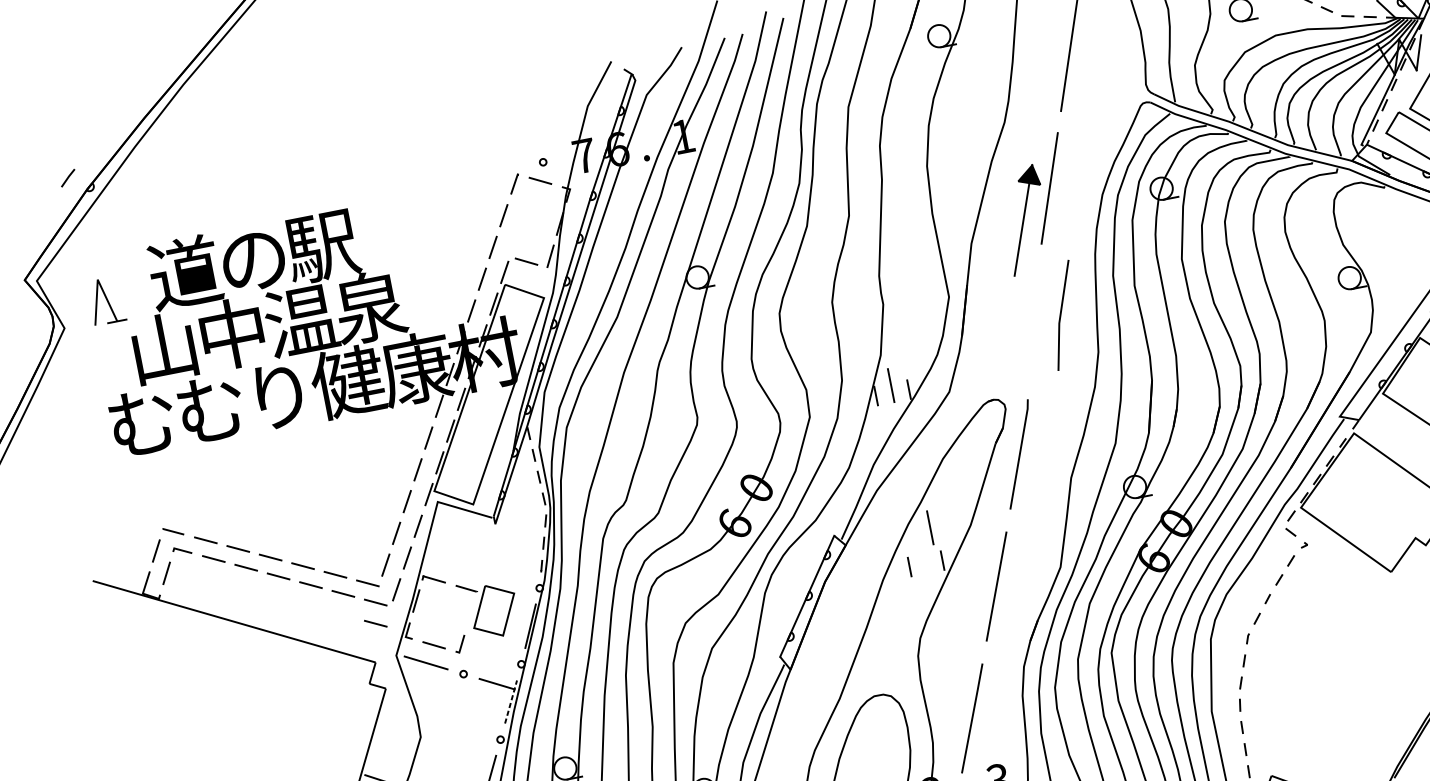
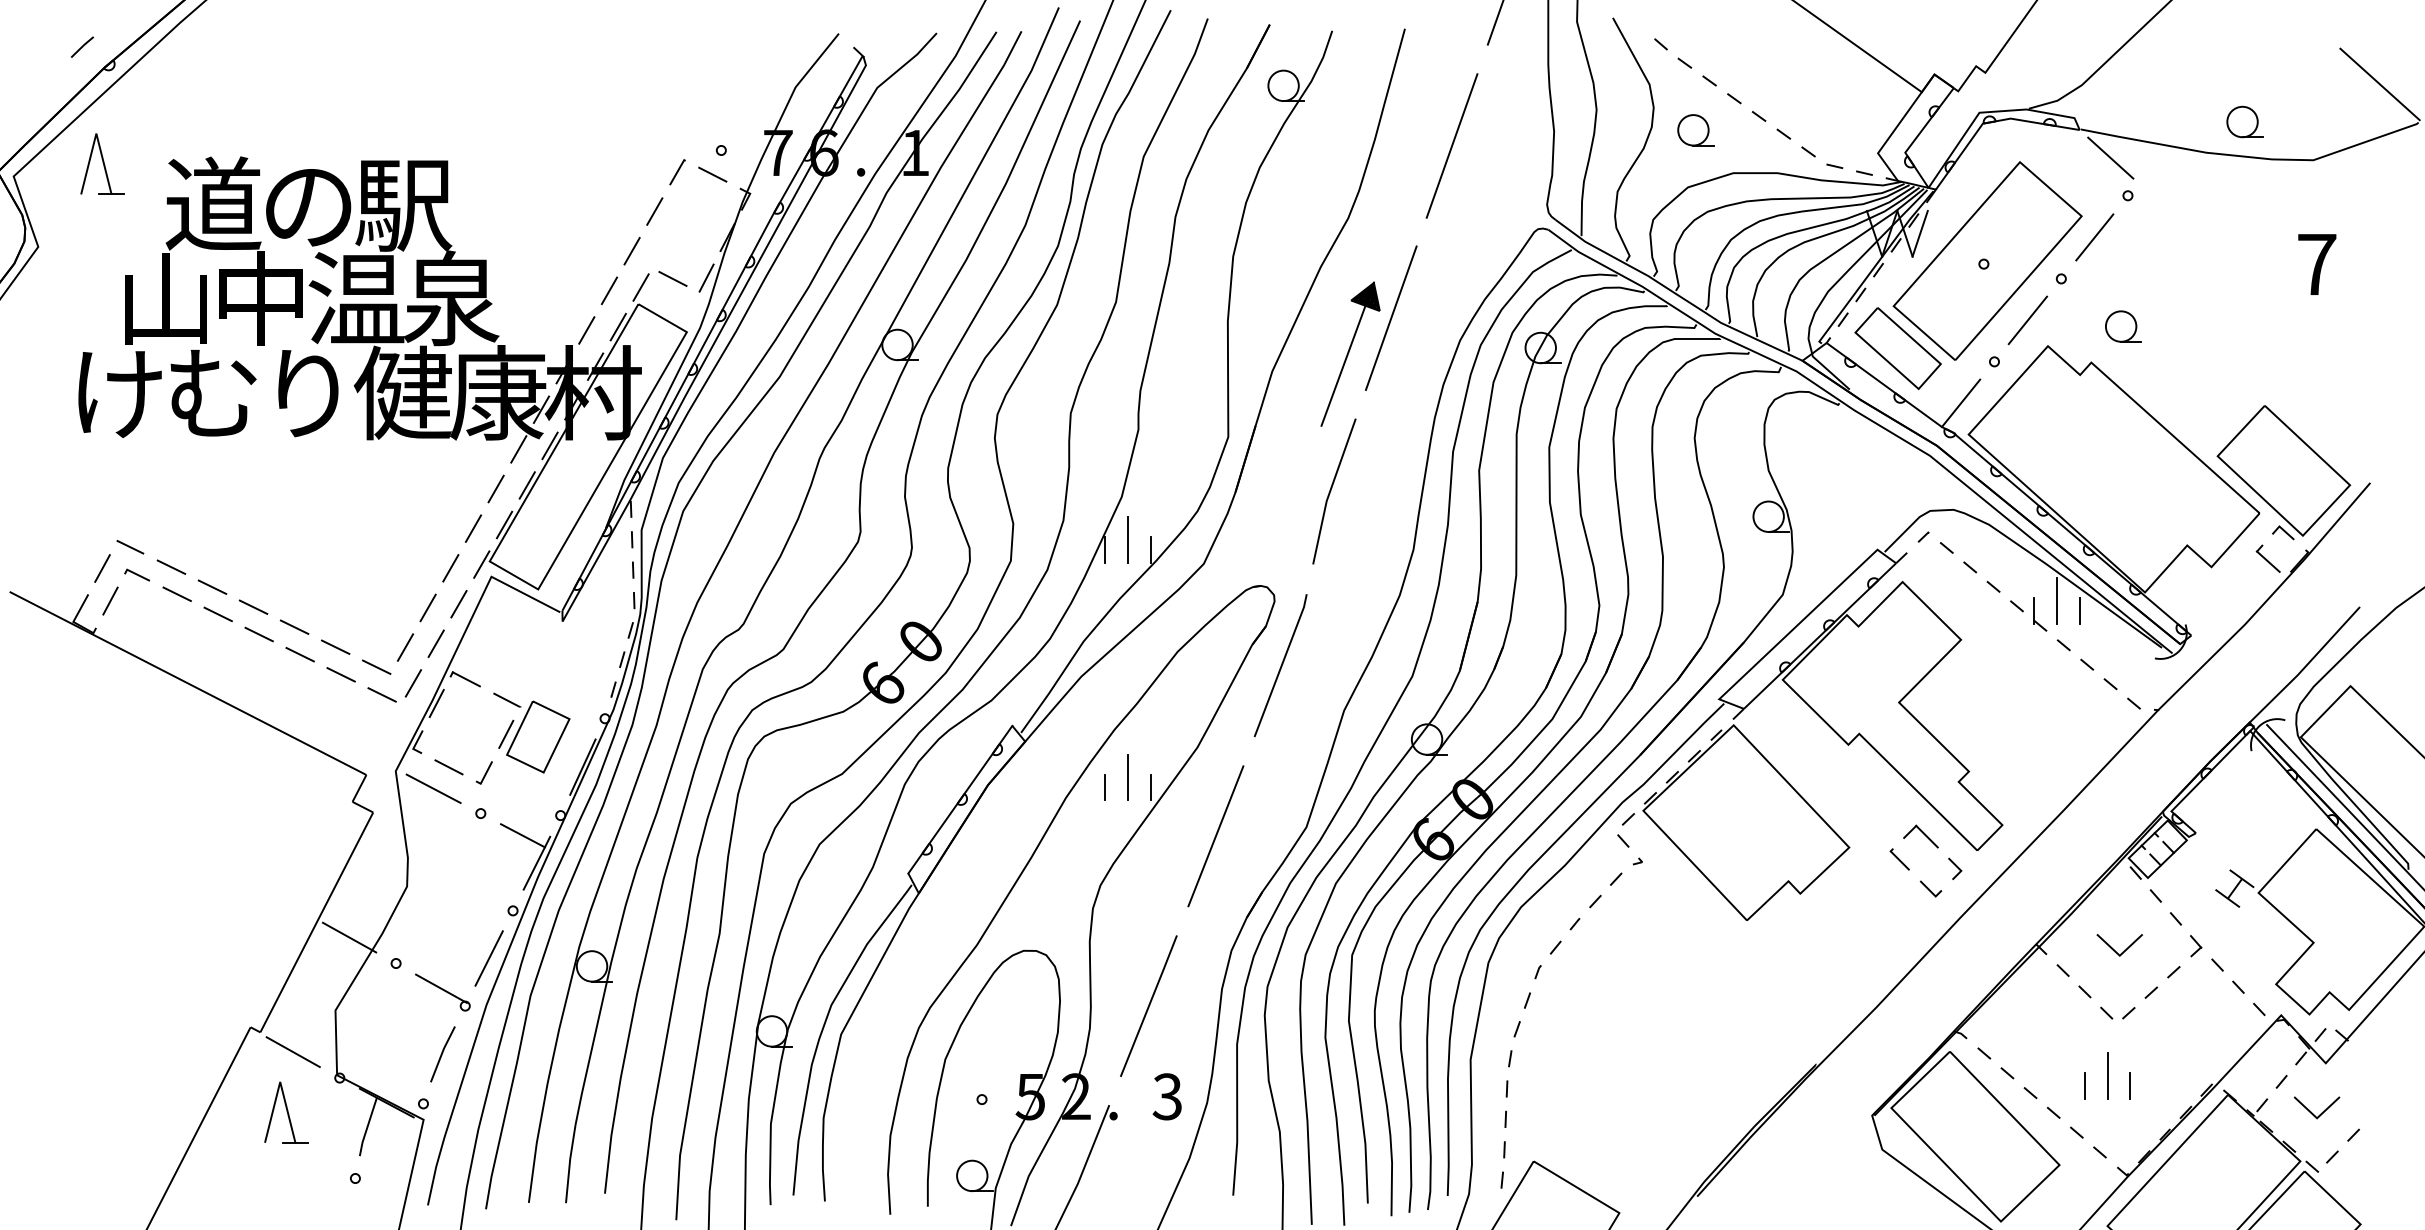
part: (106, 300) -> (102, 163), moved
line: (1061, 315) -> (1331, 491), moved
text: (143, 422) -> (118, 393), む -> け
line: (930, 527) -> (1127, 777), moved
line: (470, 612) -> (506, 733), added
line: (375, 623) -> (376, 722), removed
line: (511, 701) -> (537, 862), dashed -> solid

